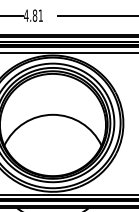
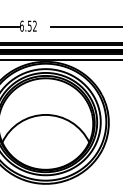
text: (33, 15) -> (28, 26), 4.81 -> 6.52

